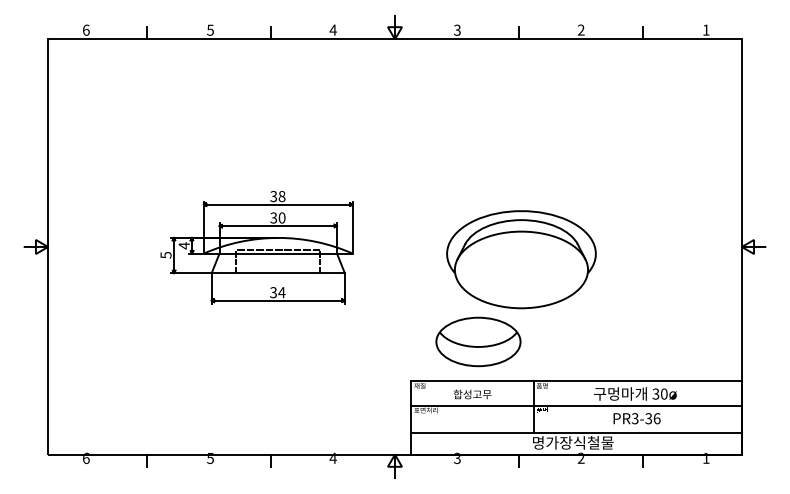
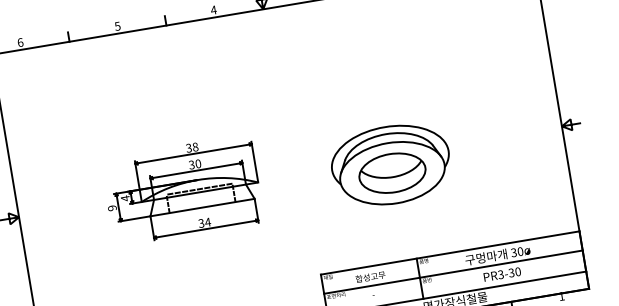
text: (165, 254) -> (111, 207), 5 -> 9
part: (478, 341) -> (392, 172), moved
text: (656, 418) -> (517, 271), PR3-36 -> PR3-30

